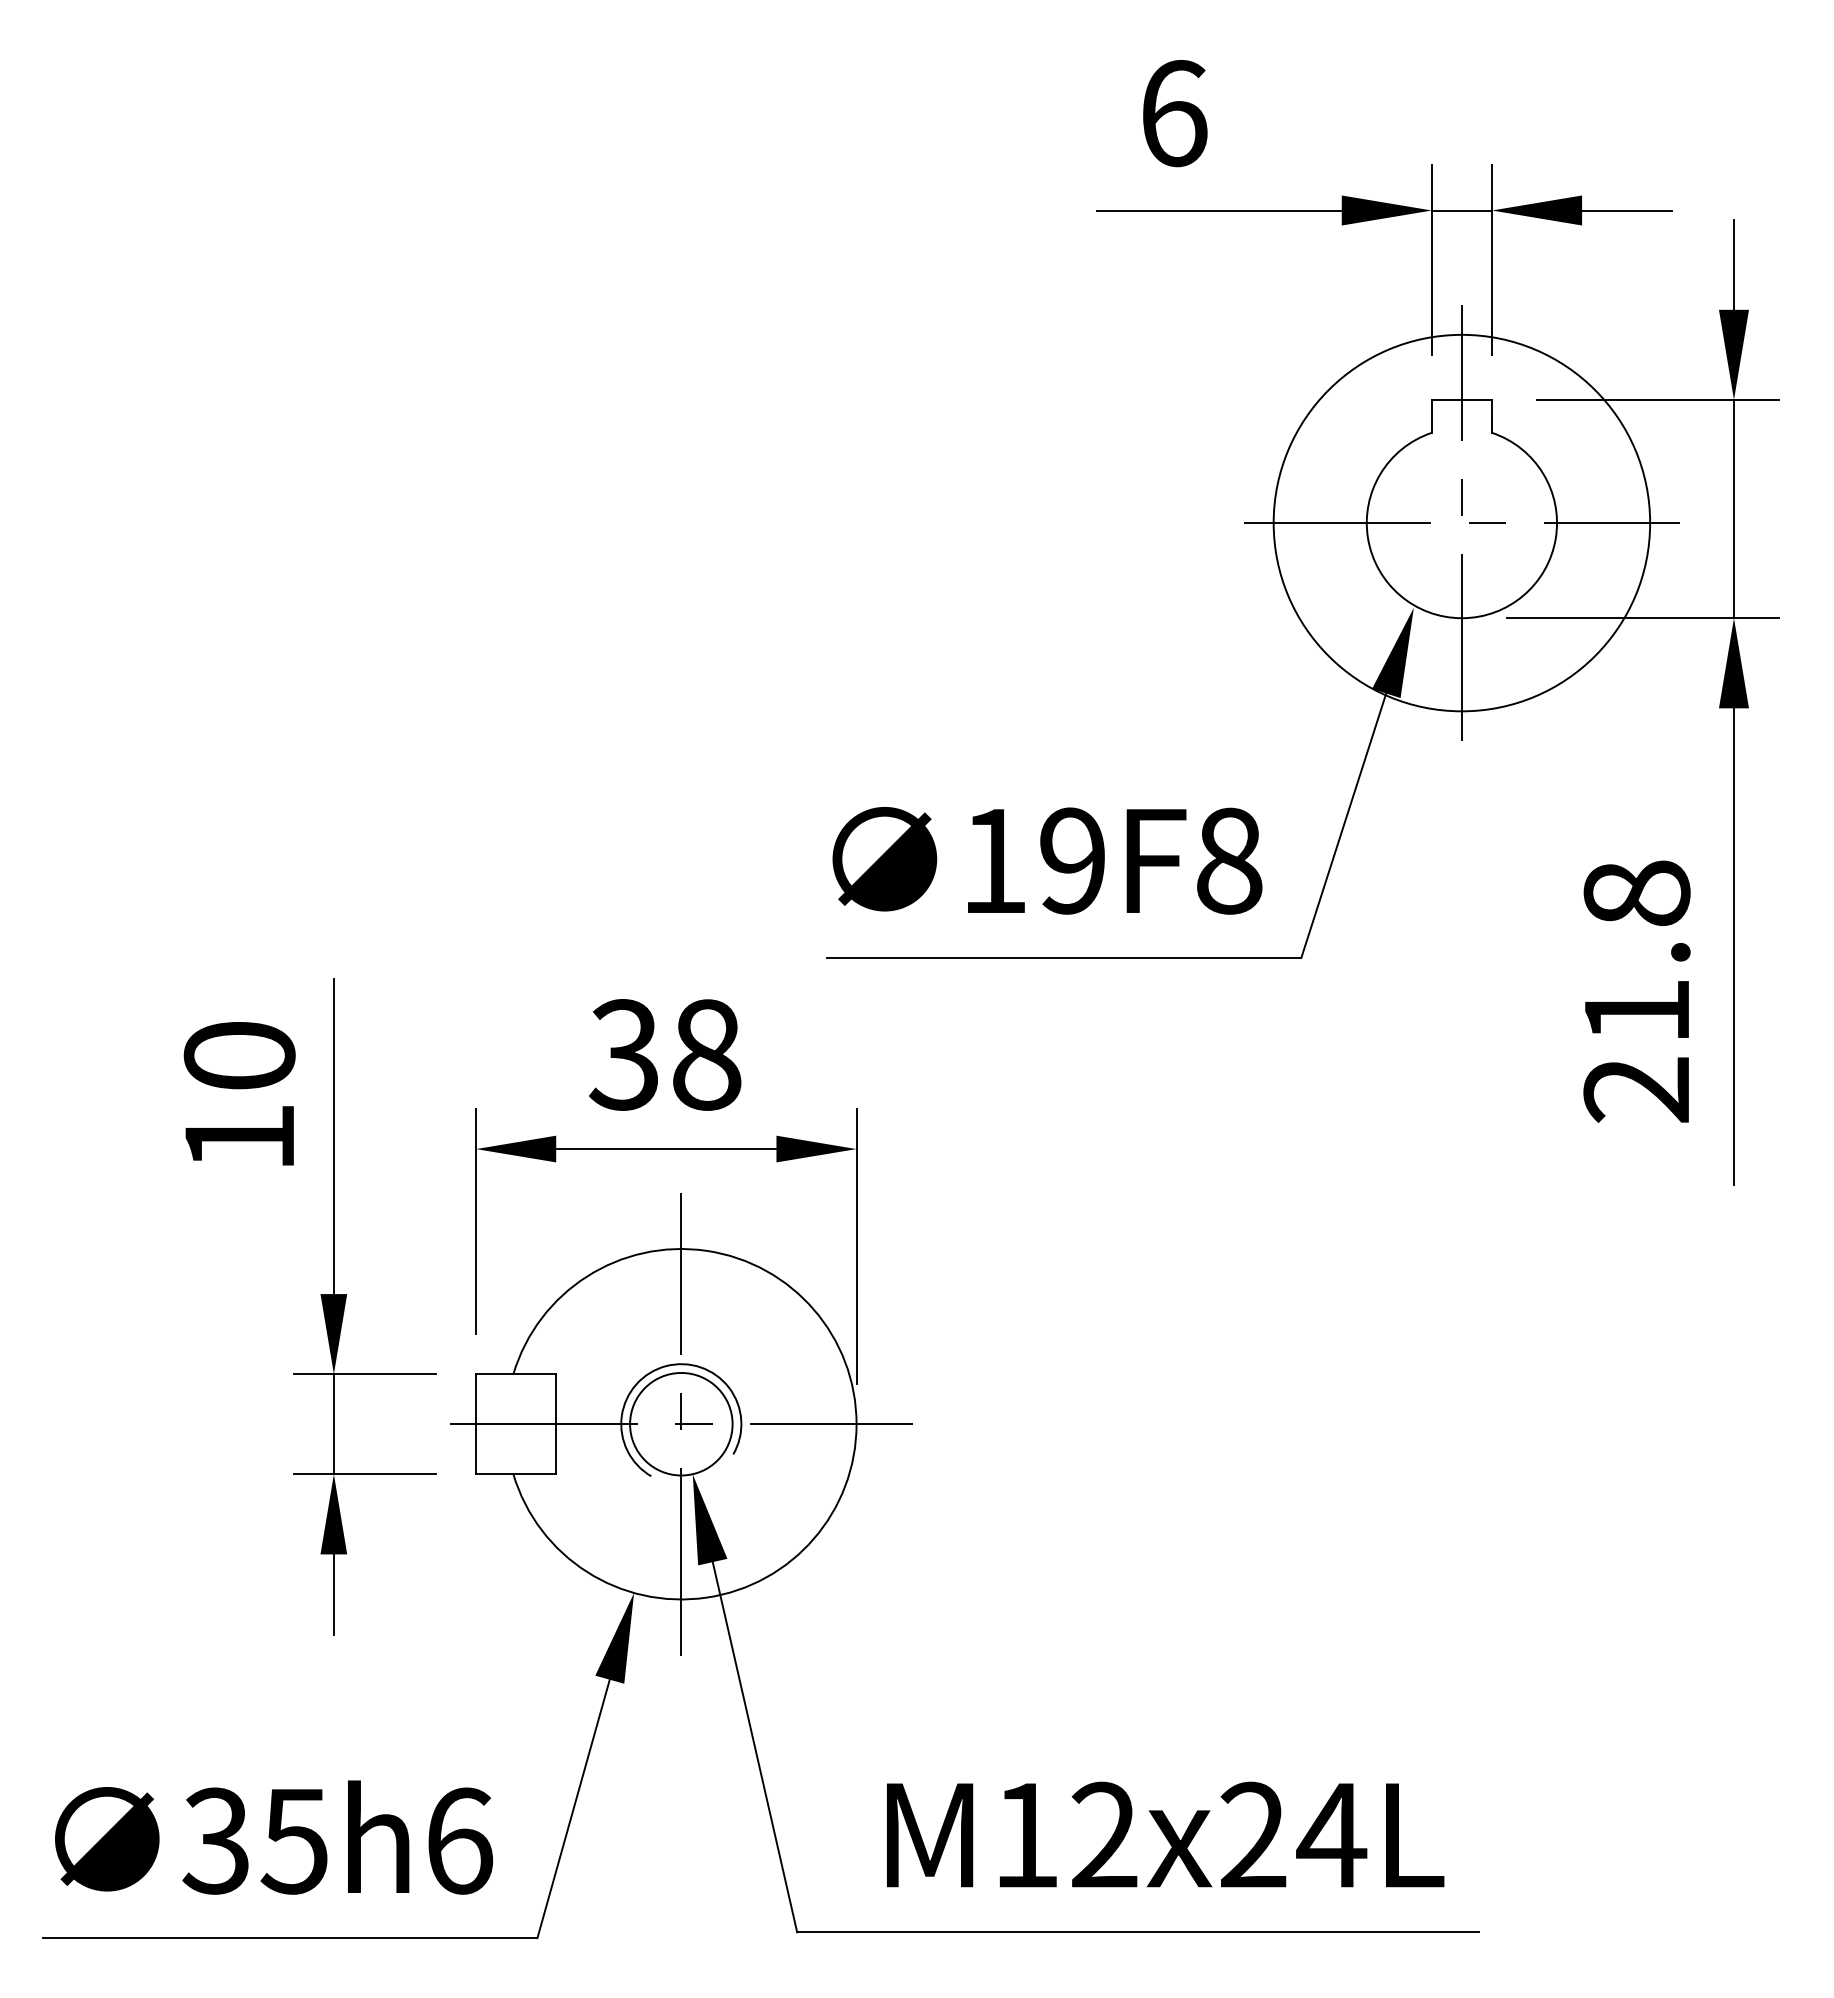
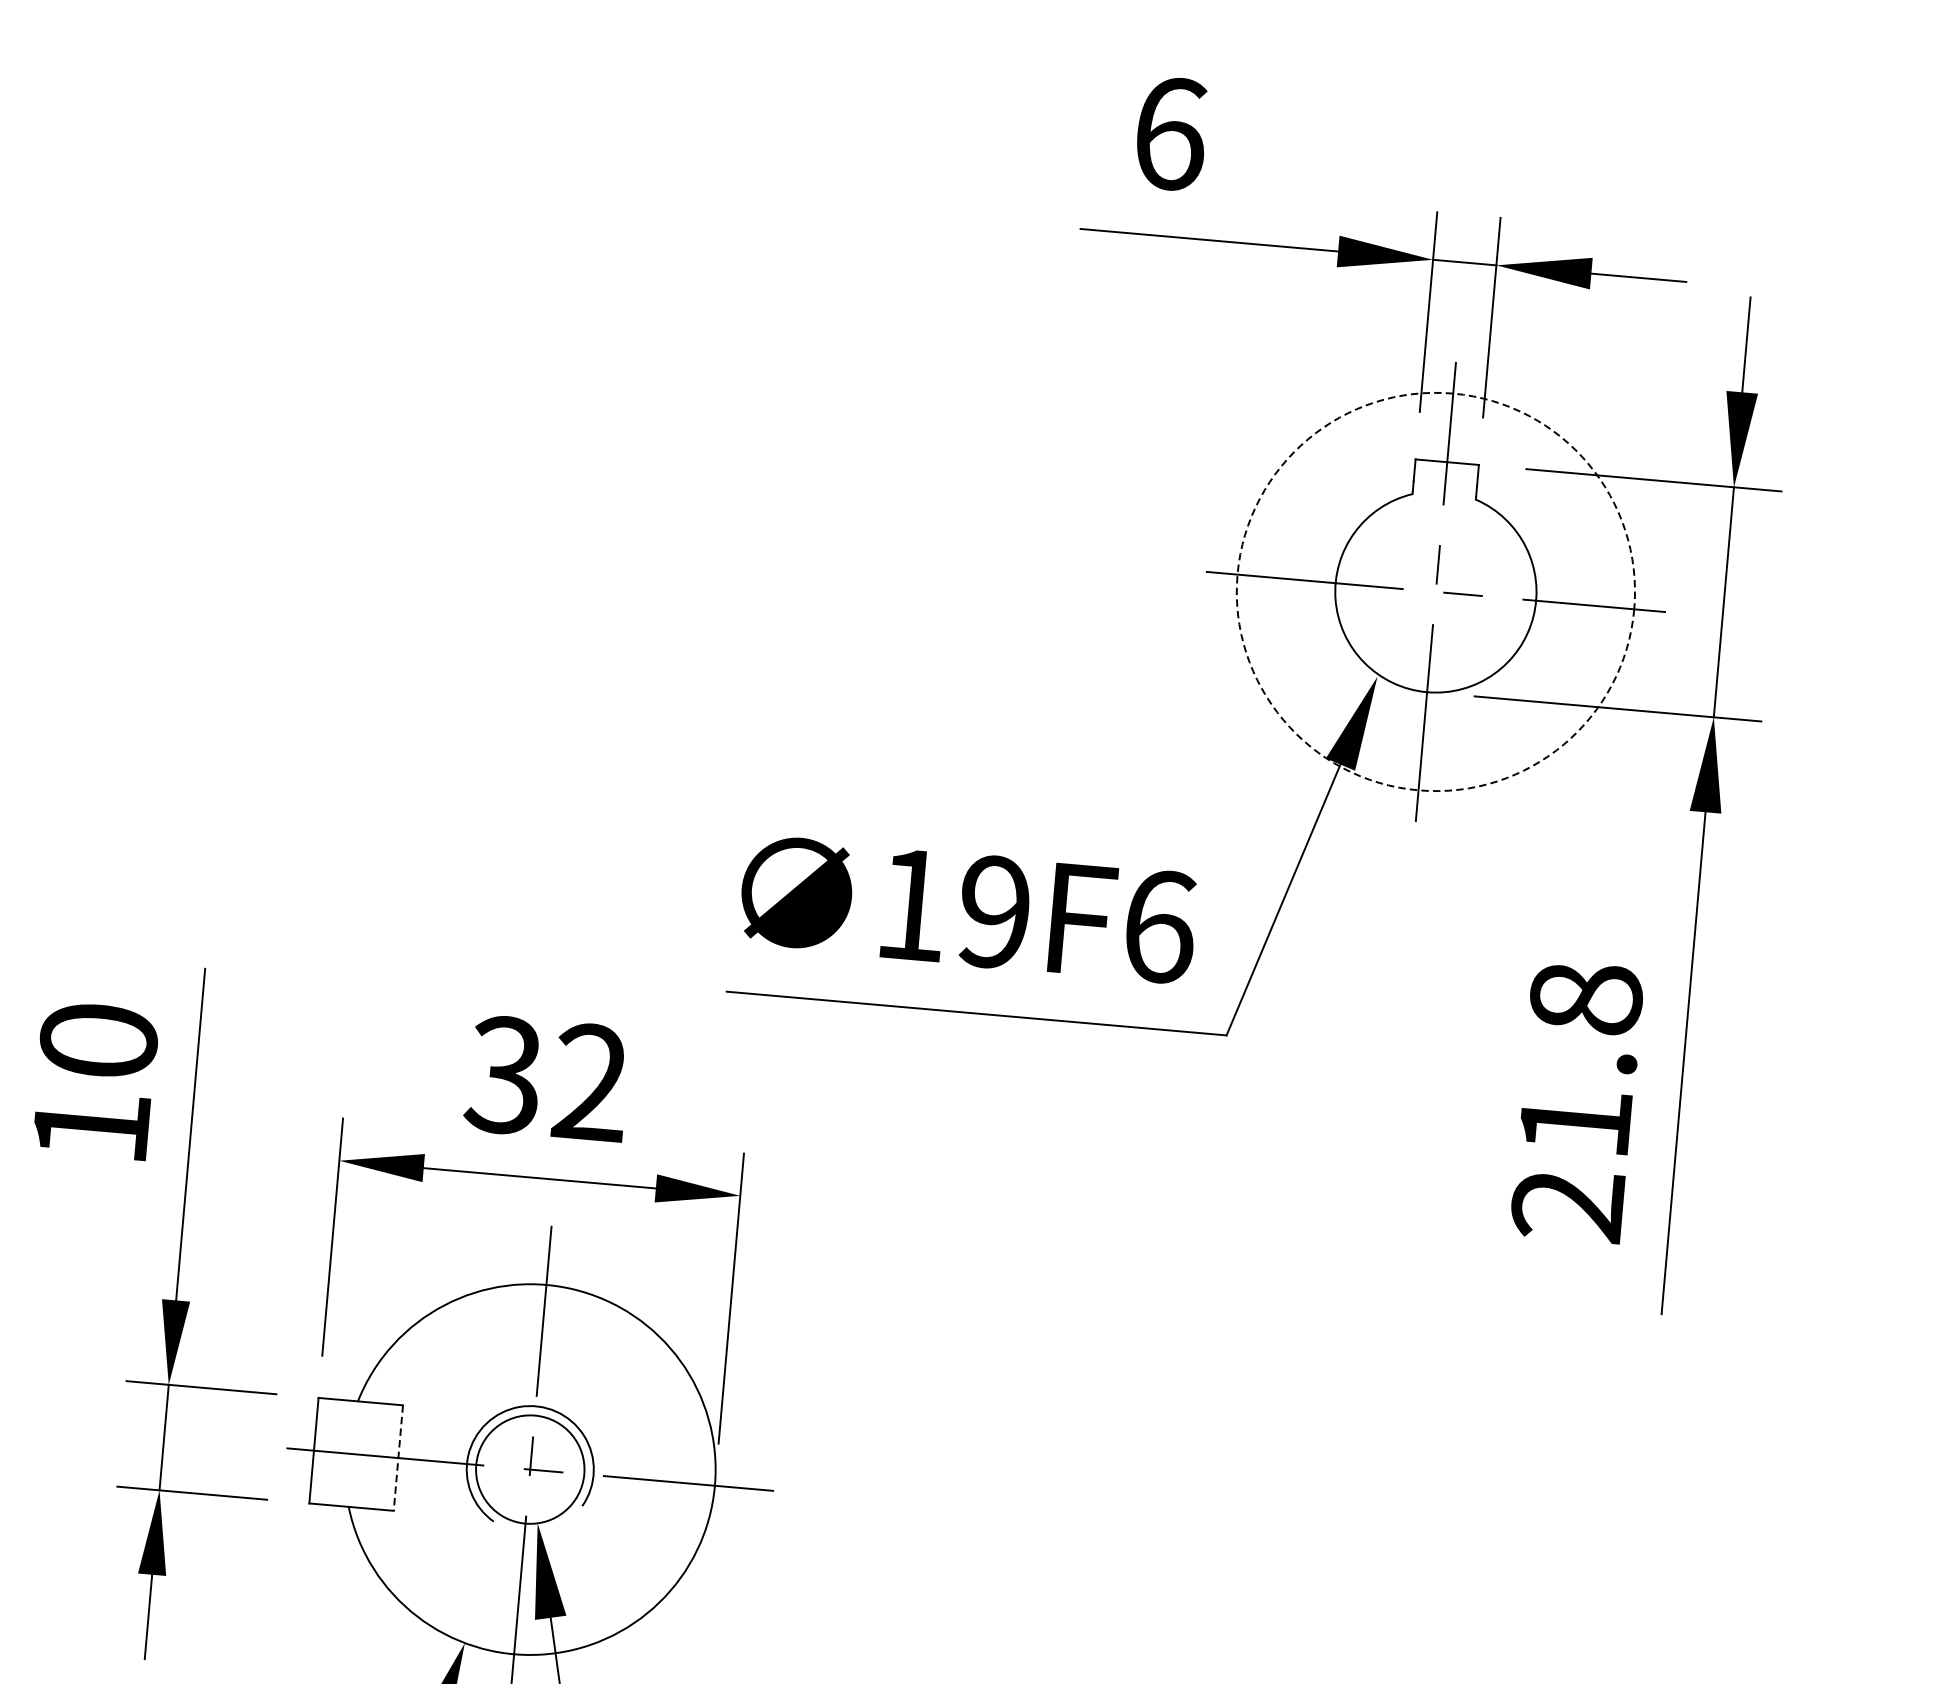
circle: (1461, 522) -> (1435, 591), solid -> dashed
text: (1229, 860) -> (1159, 926), 19F8 -> 19F6
text: (706, 1054) -> (590, 1082), 38 -> 32
line: (556, 1424) -> (398, 1458), solid -> dashed

